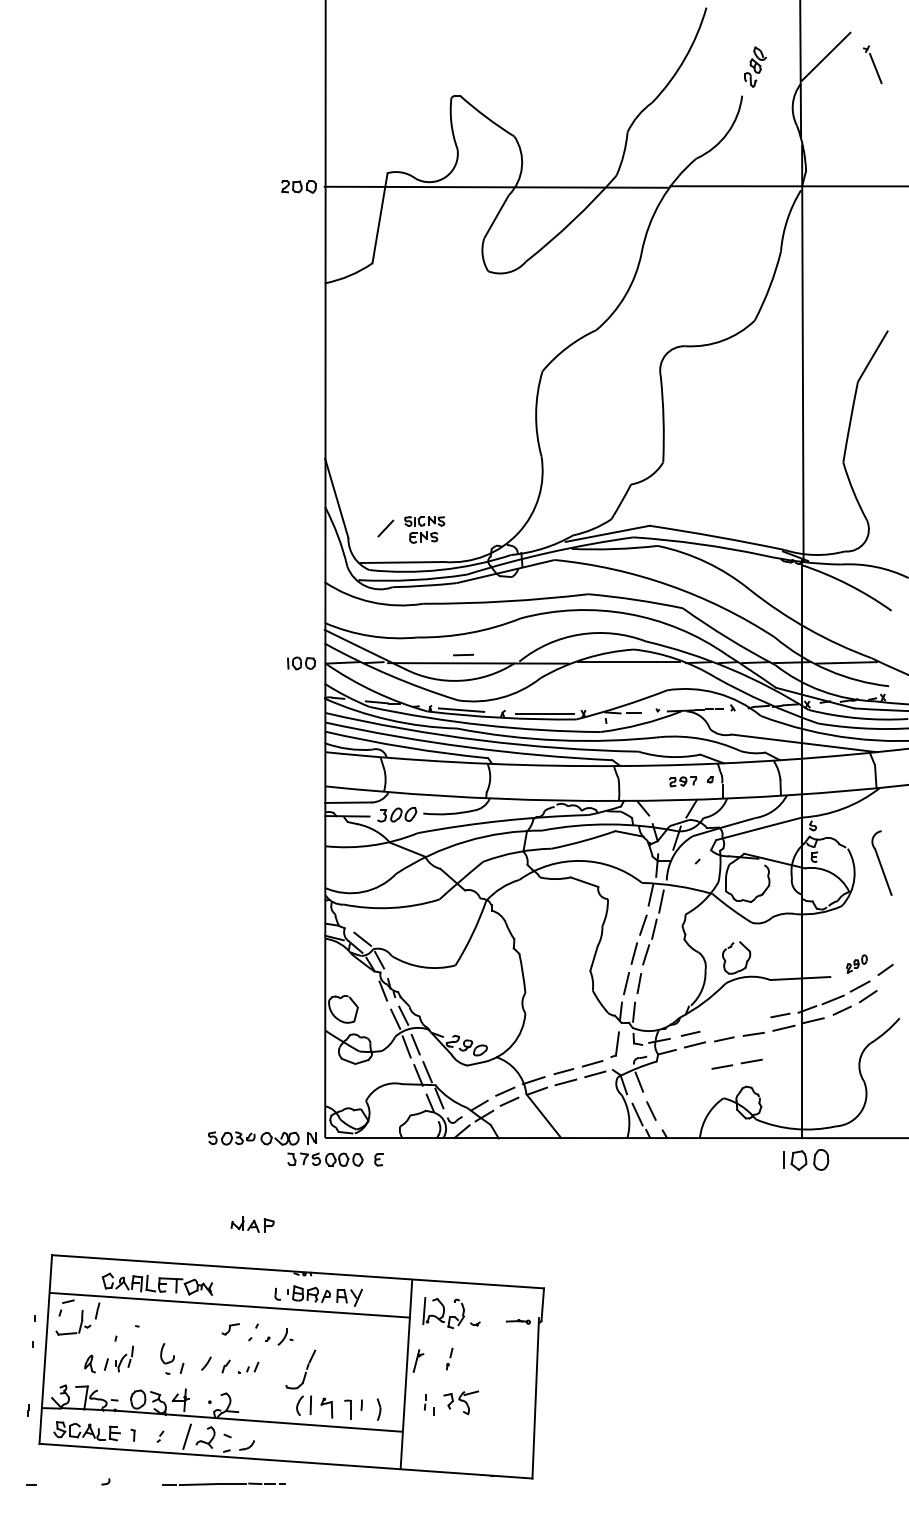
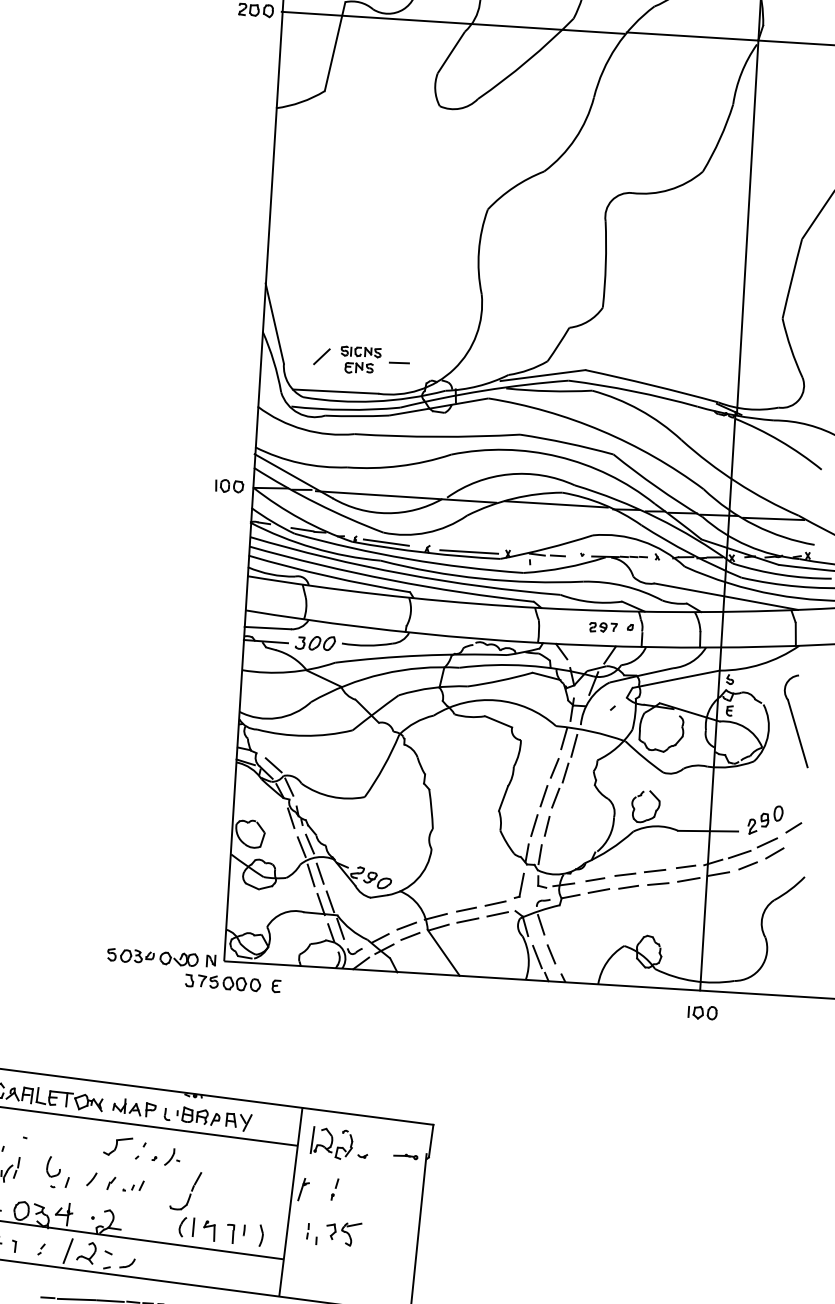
line: (463, 654) -> (399, 362), moved
part: (881, 862) -> (796, 720), size x1.43
part: (856, 963) -> (765, 819), size x1.67
line: (733, 1065) -> (636, 873), moved
part: (805, 1159) -> (702, 1012), size x0.62
part: (252, 1224) -> (134, 1107), moved
part: (230, 1329) -> (117, 1146), size x1.67

